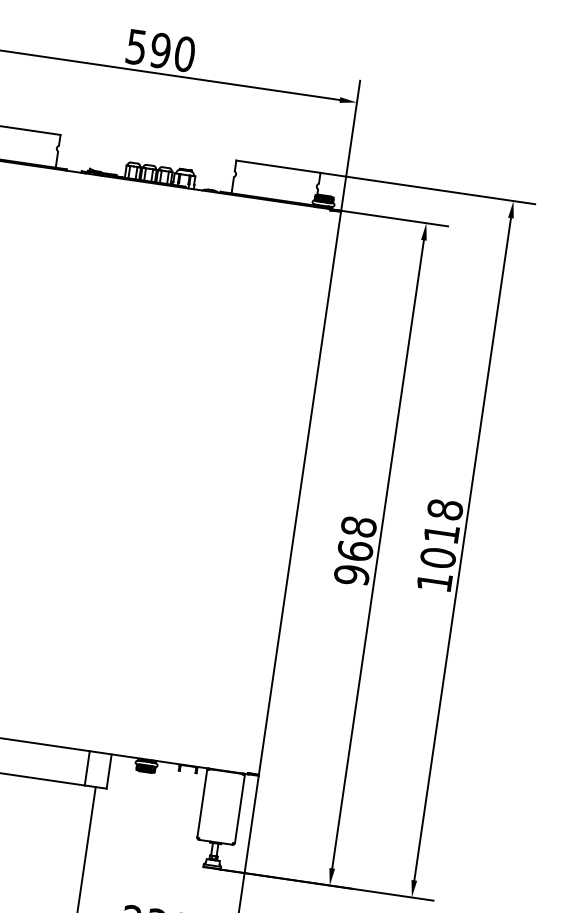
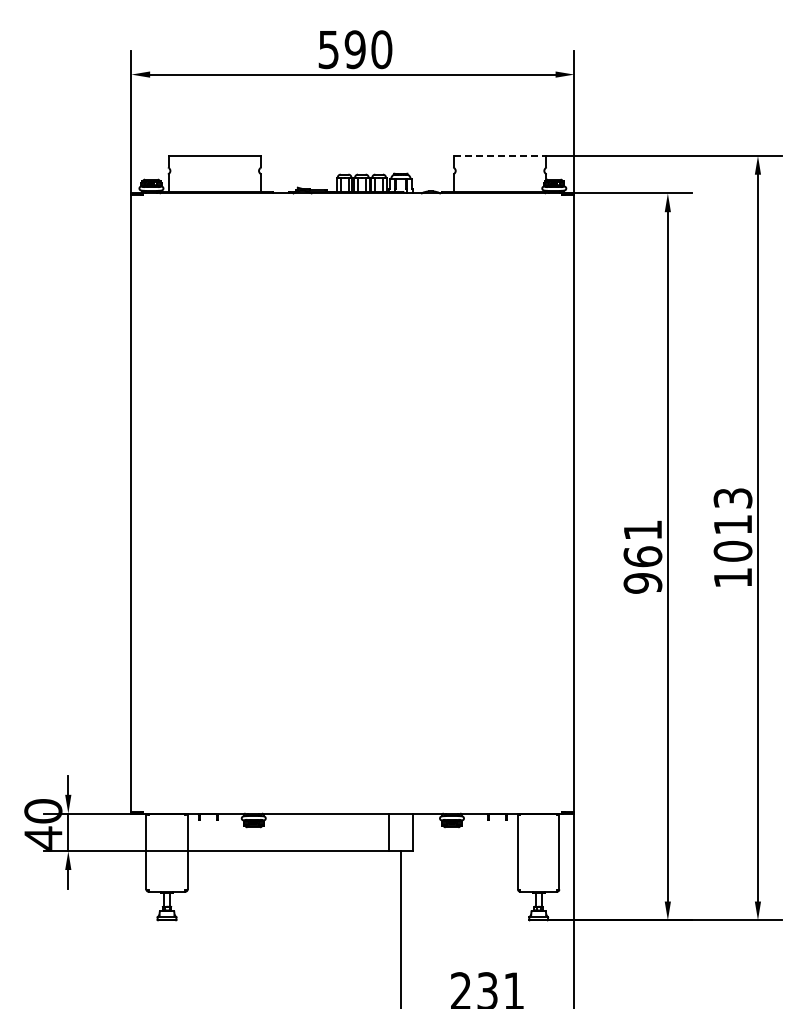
line: (278, 166) -> (500, 155), solid -> dashed
text: (444, 509) -> (732, 498), 1018 -> 1013
text: (358, 526) -> (642, 529), 968 -> 961

